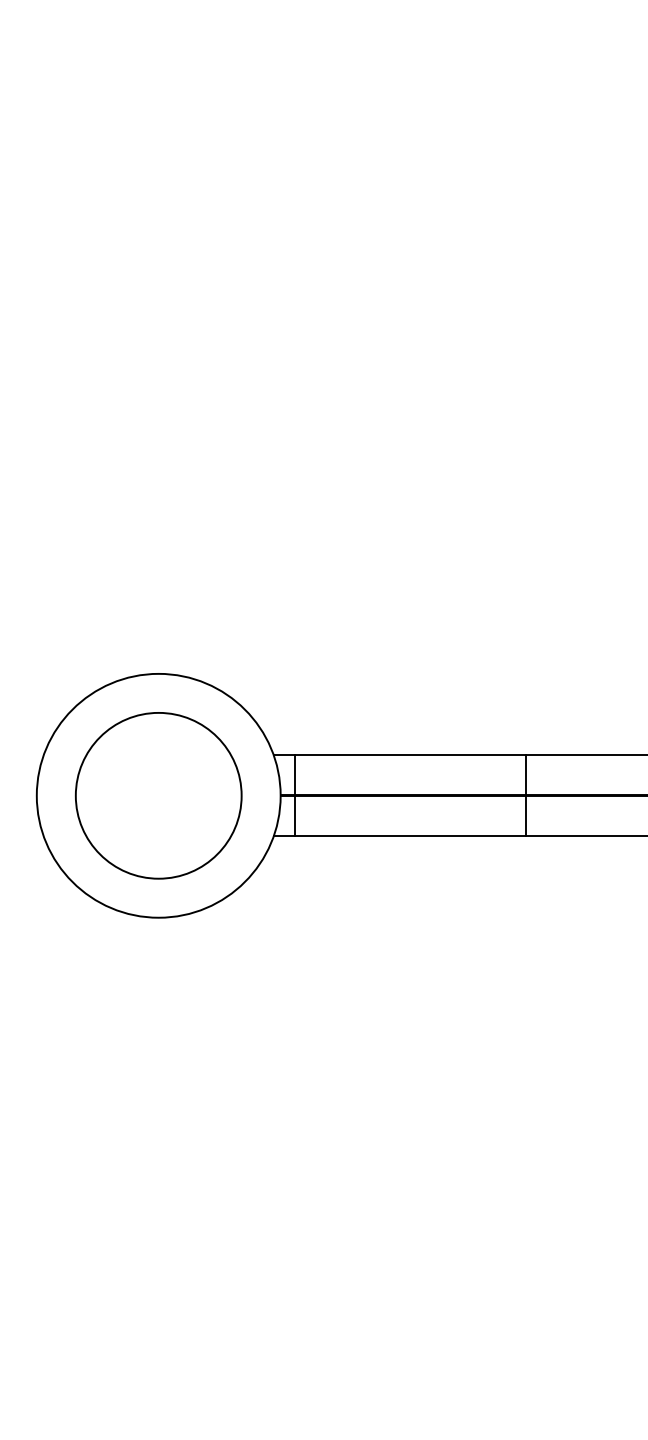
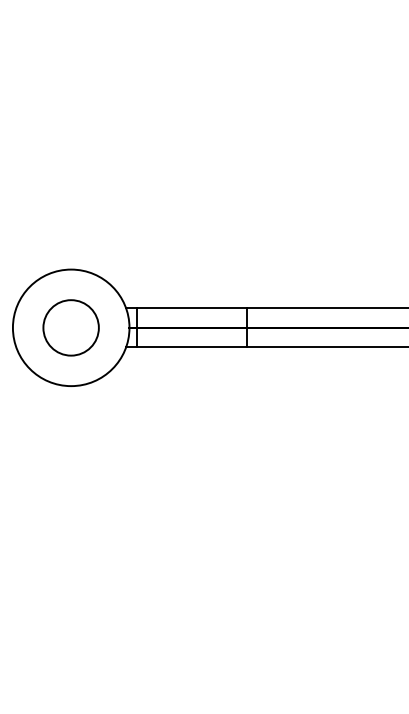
circle: (157, 795) -> (70, 327), size x0.7

